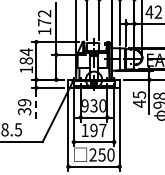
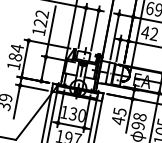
text: (44, 22) -> (40, 22), 172 -> 122
line: (36, 105) -> (16, 102), dashed -> solid
text: (85, 105) -> (65, 112), 930 -> 130

